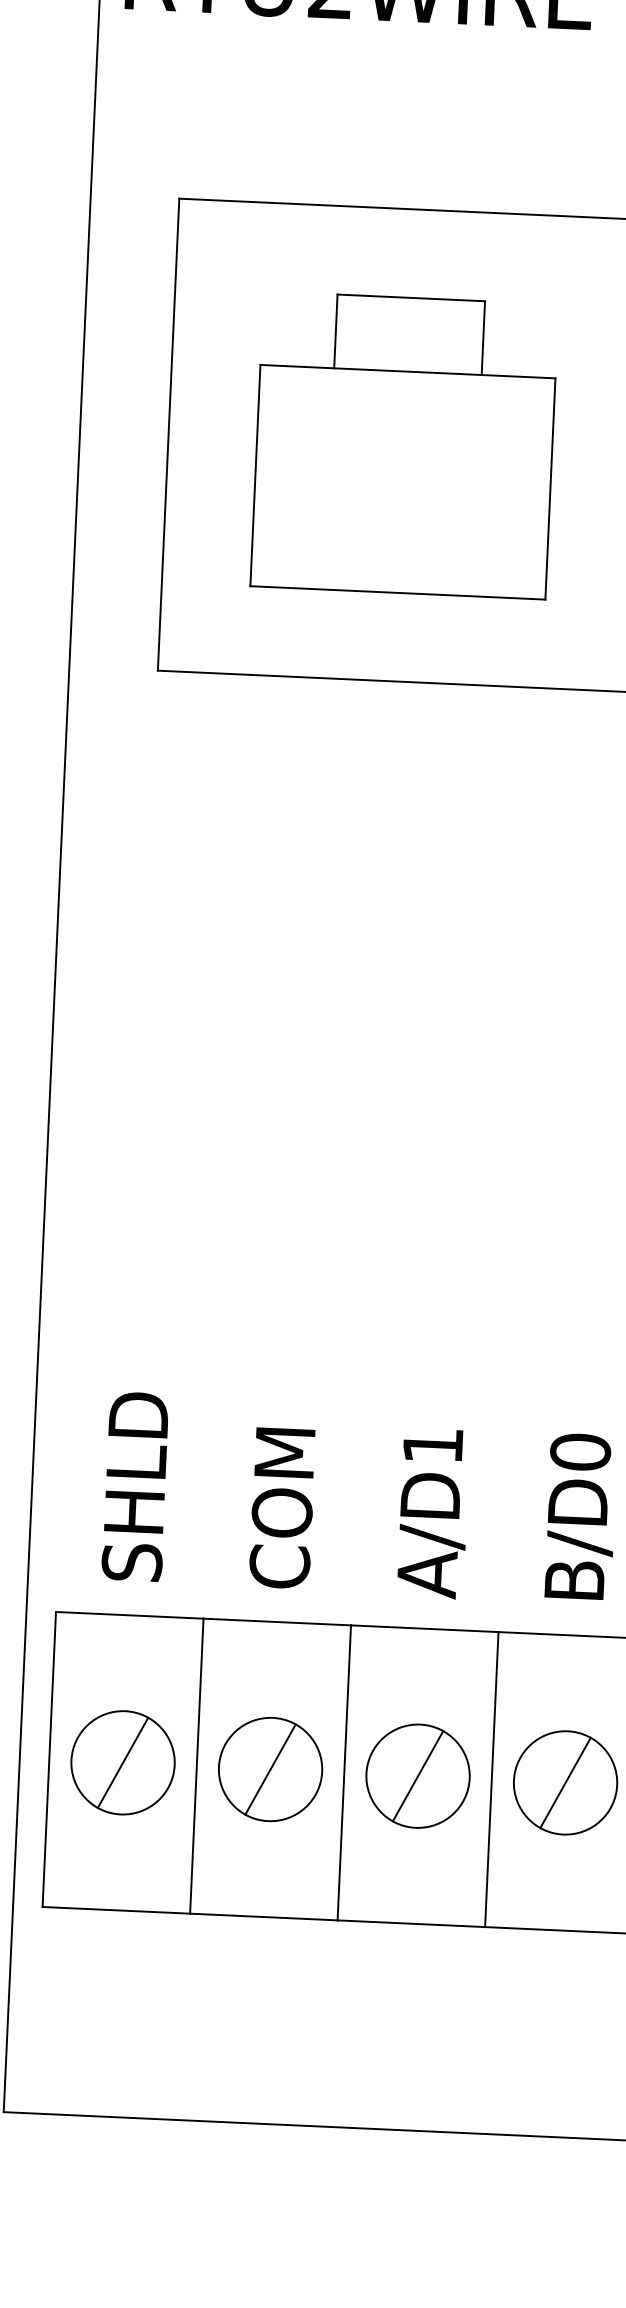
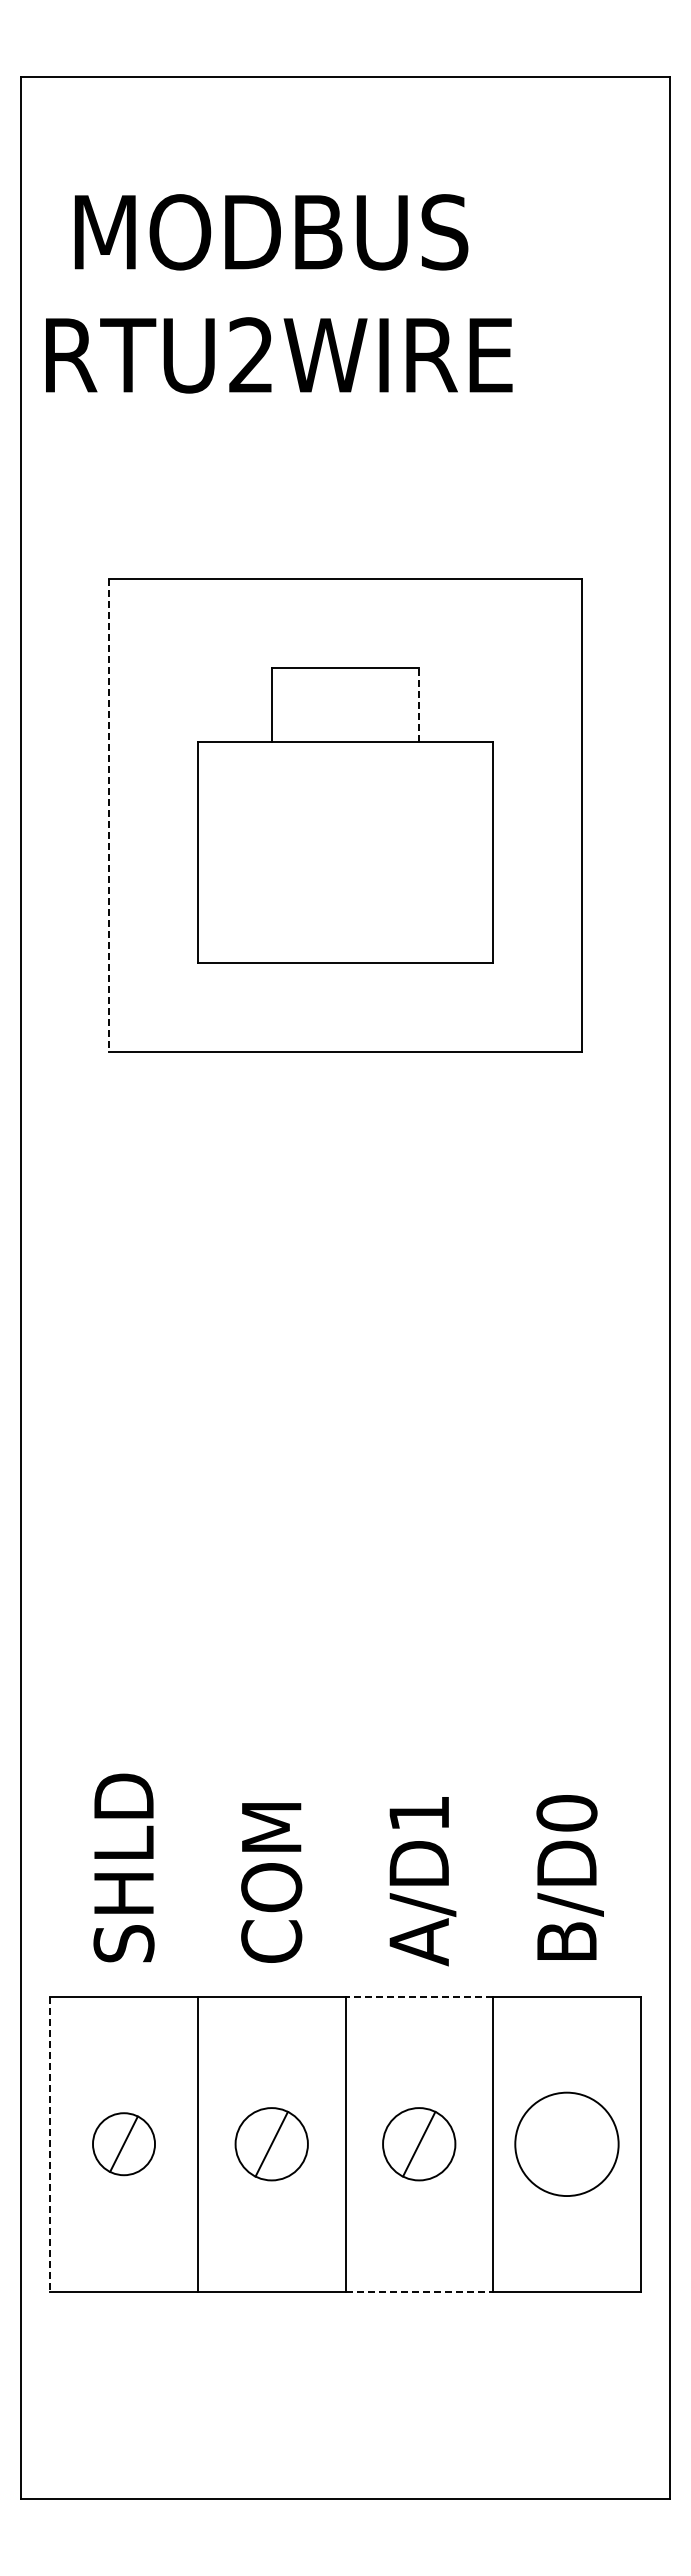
line: (483, 337) -> (419, 704), solid -> dashed
line: (168, 435) -> (109, 816), solid -> dashed
line: (424, 1628) -> (419, 1996), solid -> dashed
line: (49, 1759) -> (50, 2144), solid -> dashed
part: (122, 1761) -> (123, 2143), size x0.6
part: (270, 1768) -> (271, 2143), size x0.7
part: (417, 1775) -> (418, 2143), size x0.7
line: (565, 1783) -> (566, 2144), removed
line: (411, 1924) -> (419, 2292), solid -> dashed

